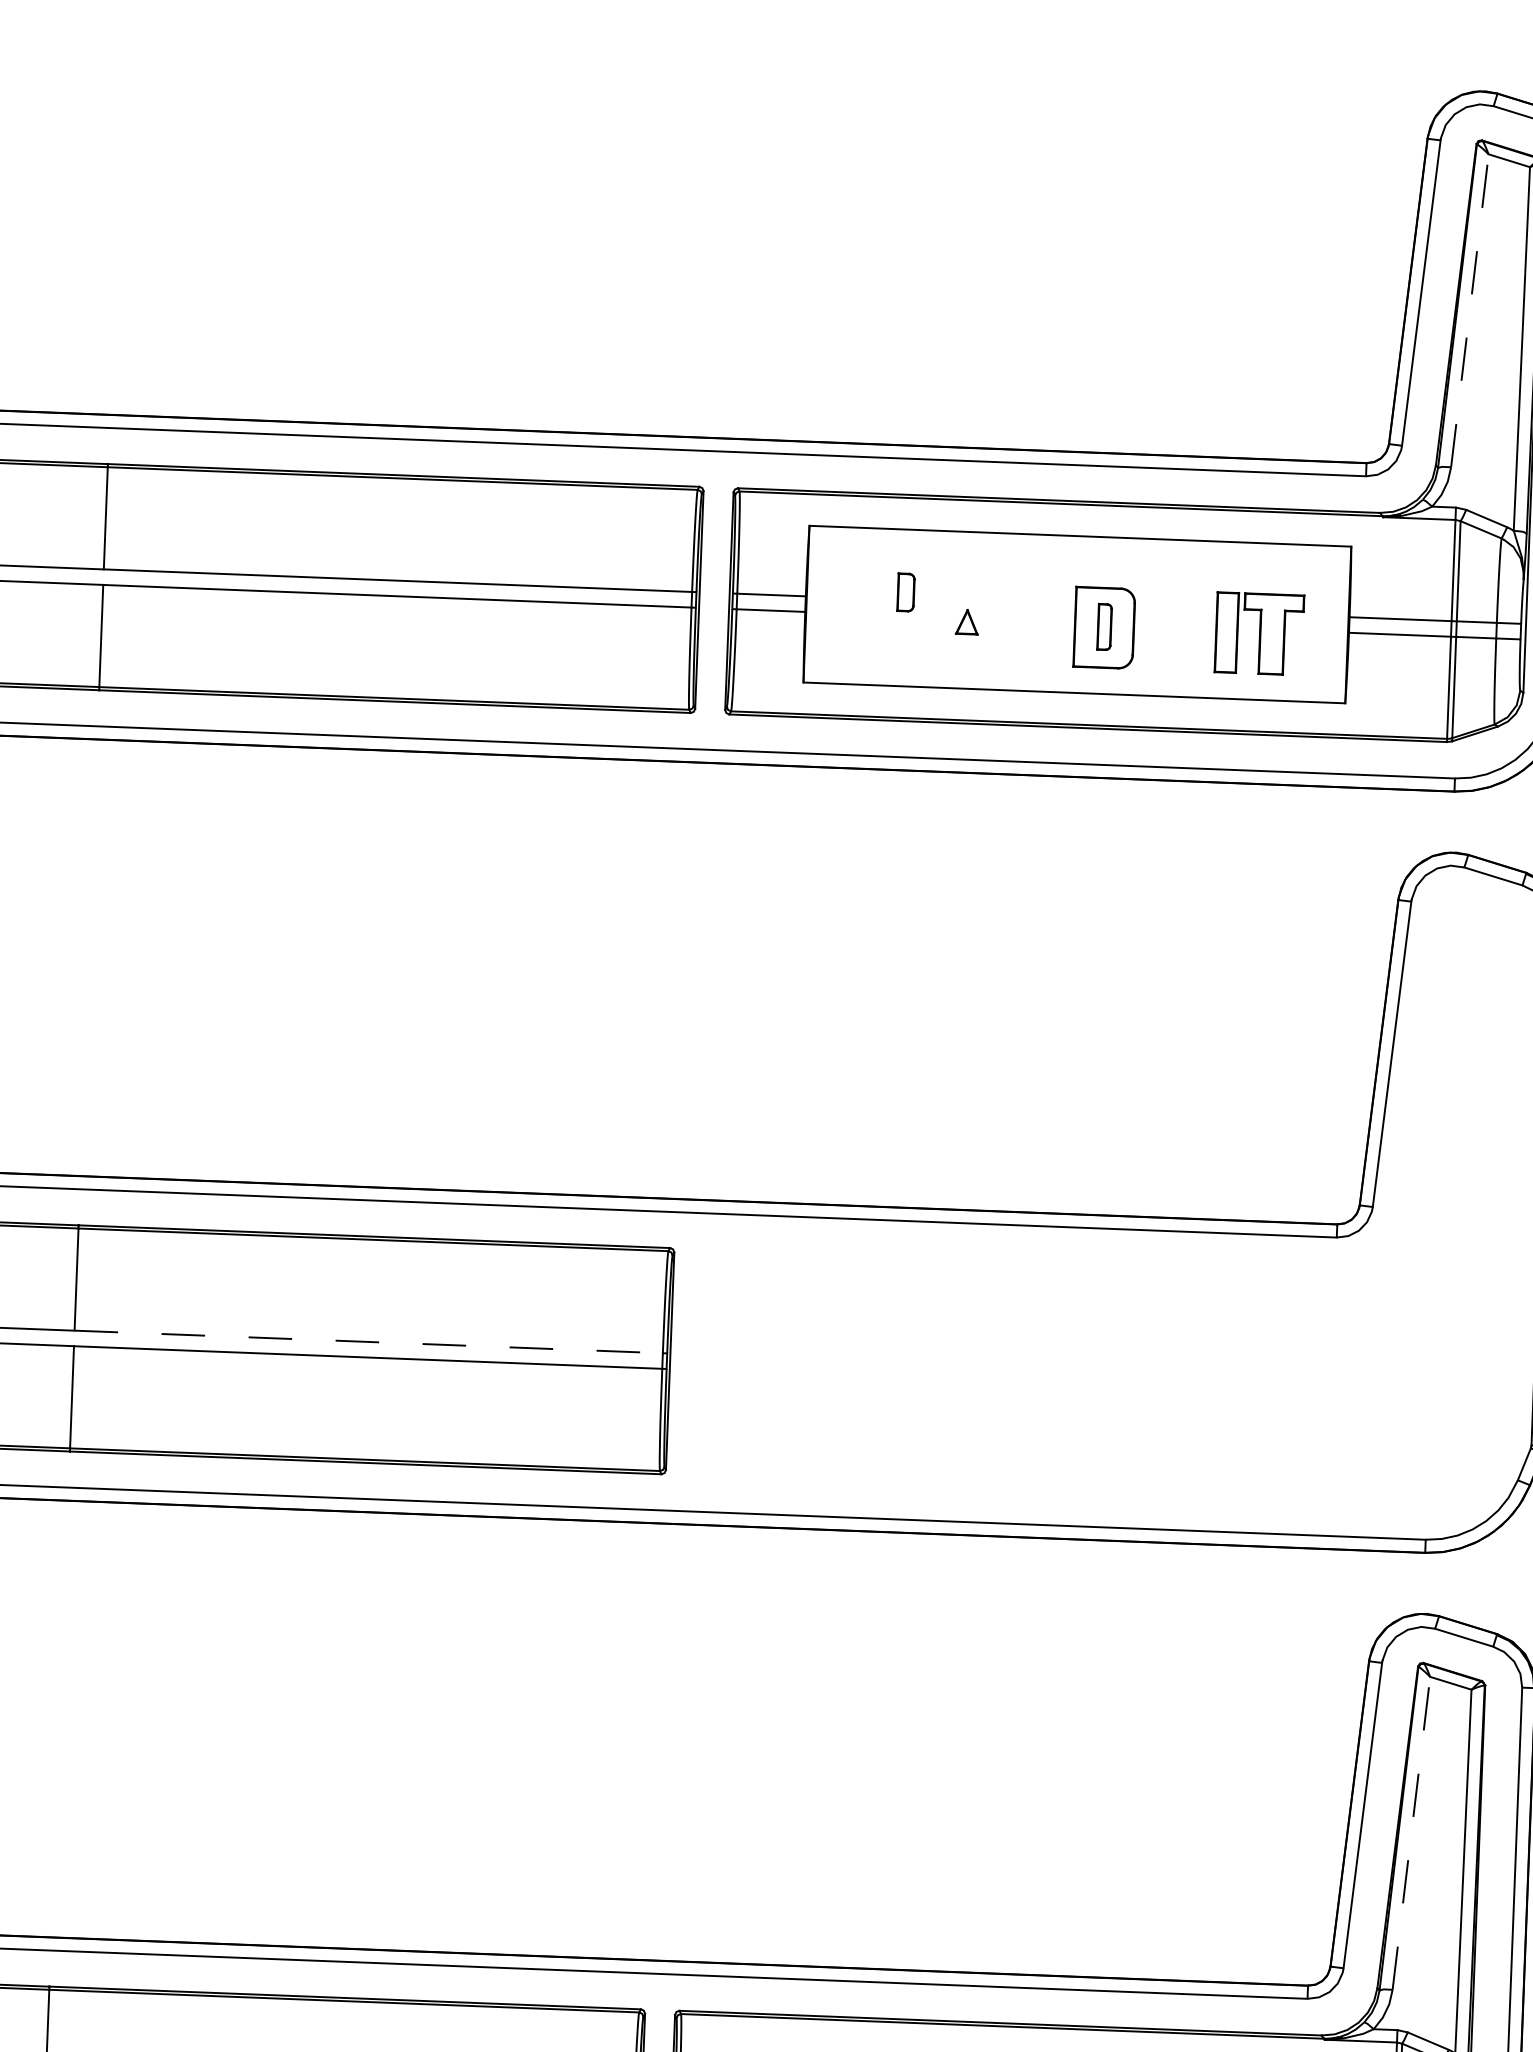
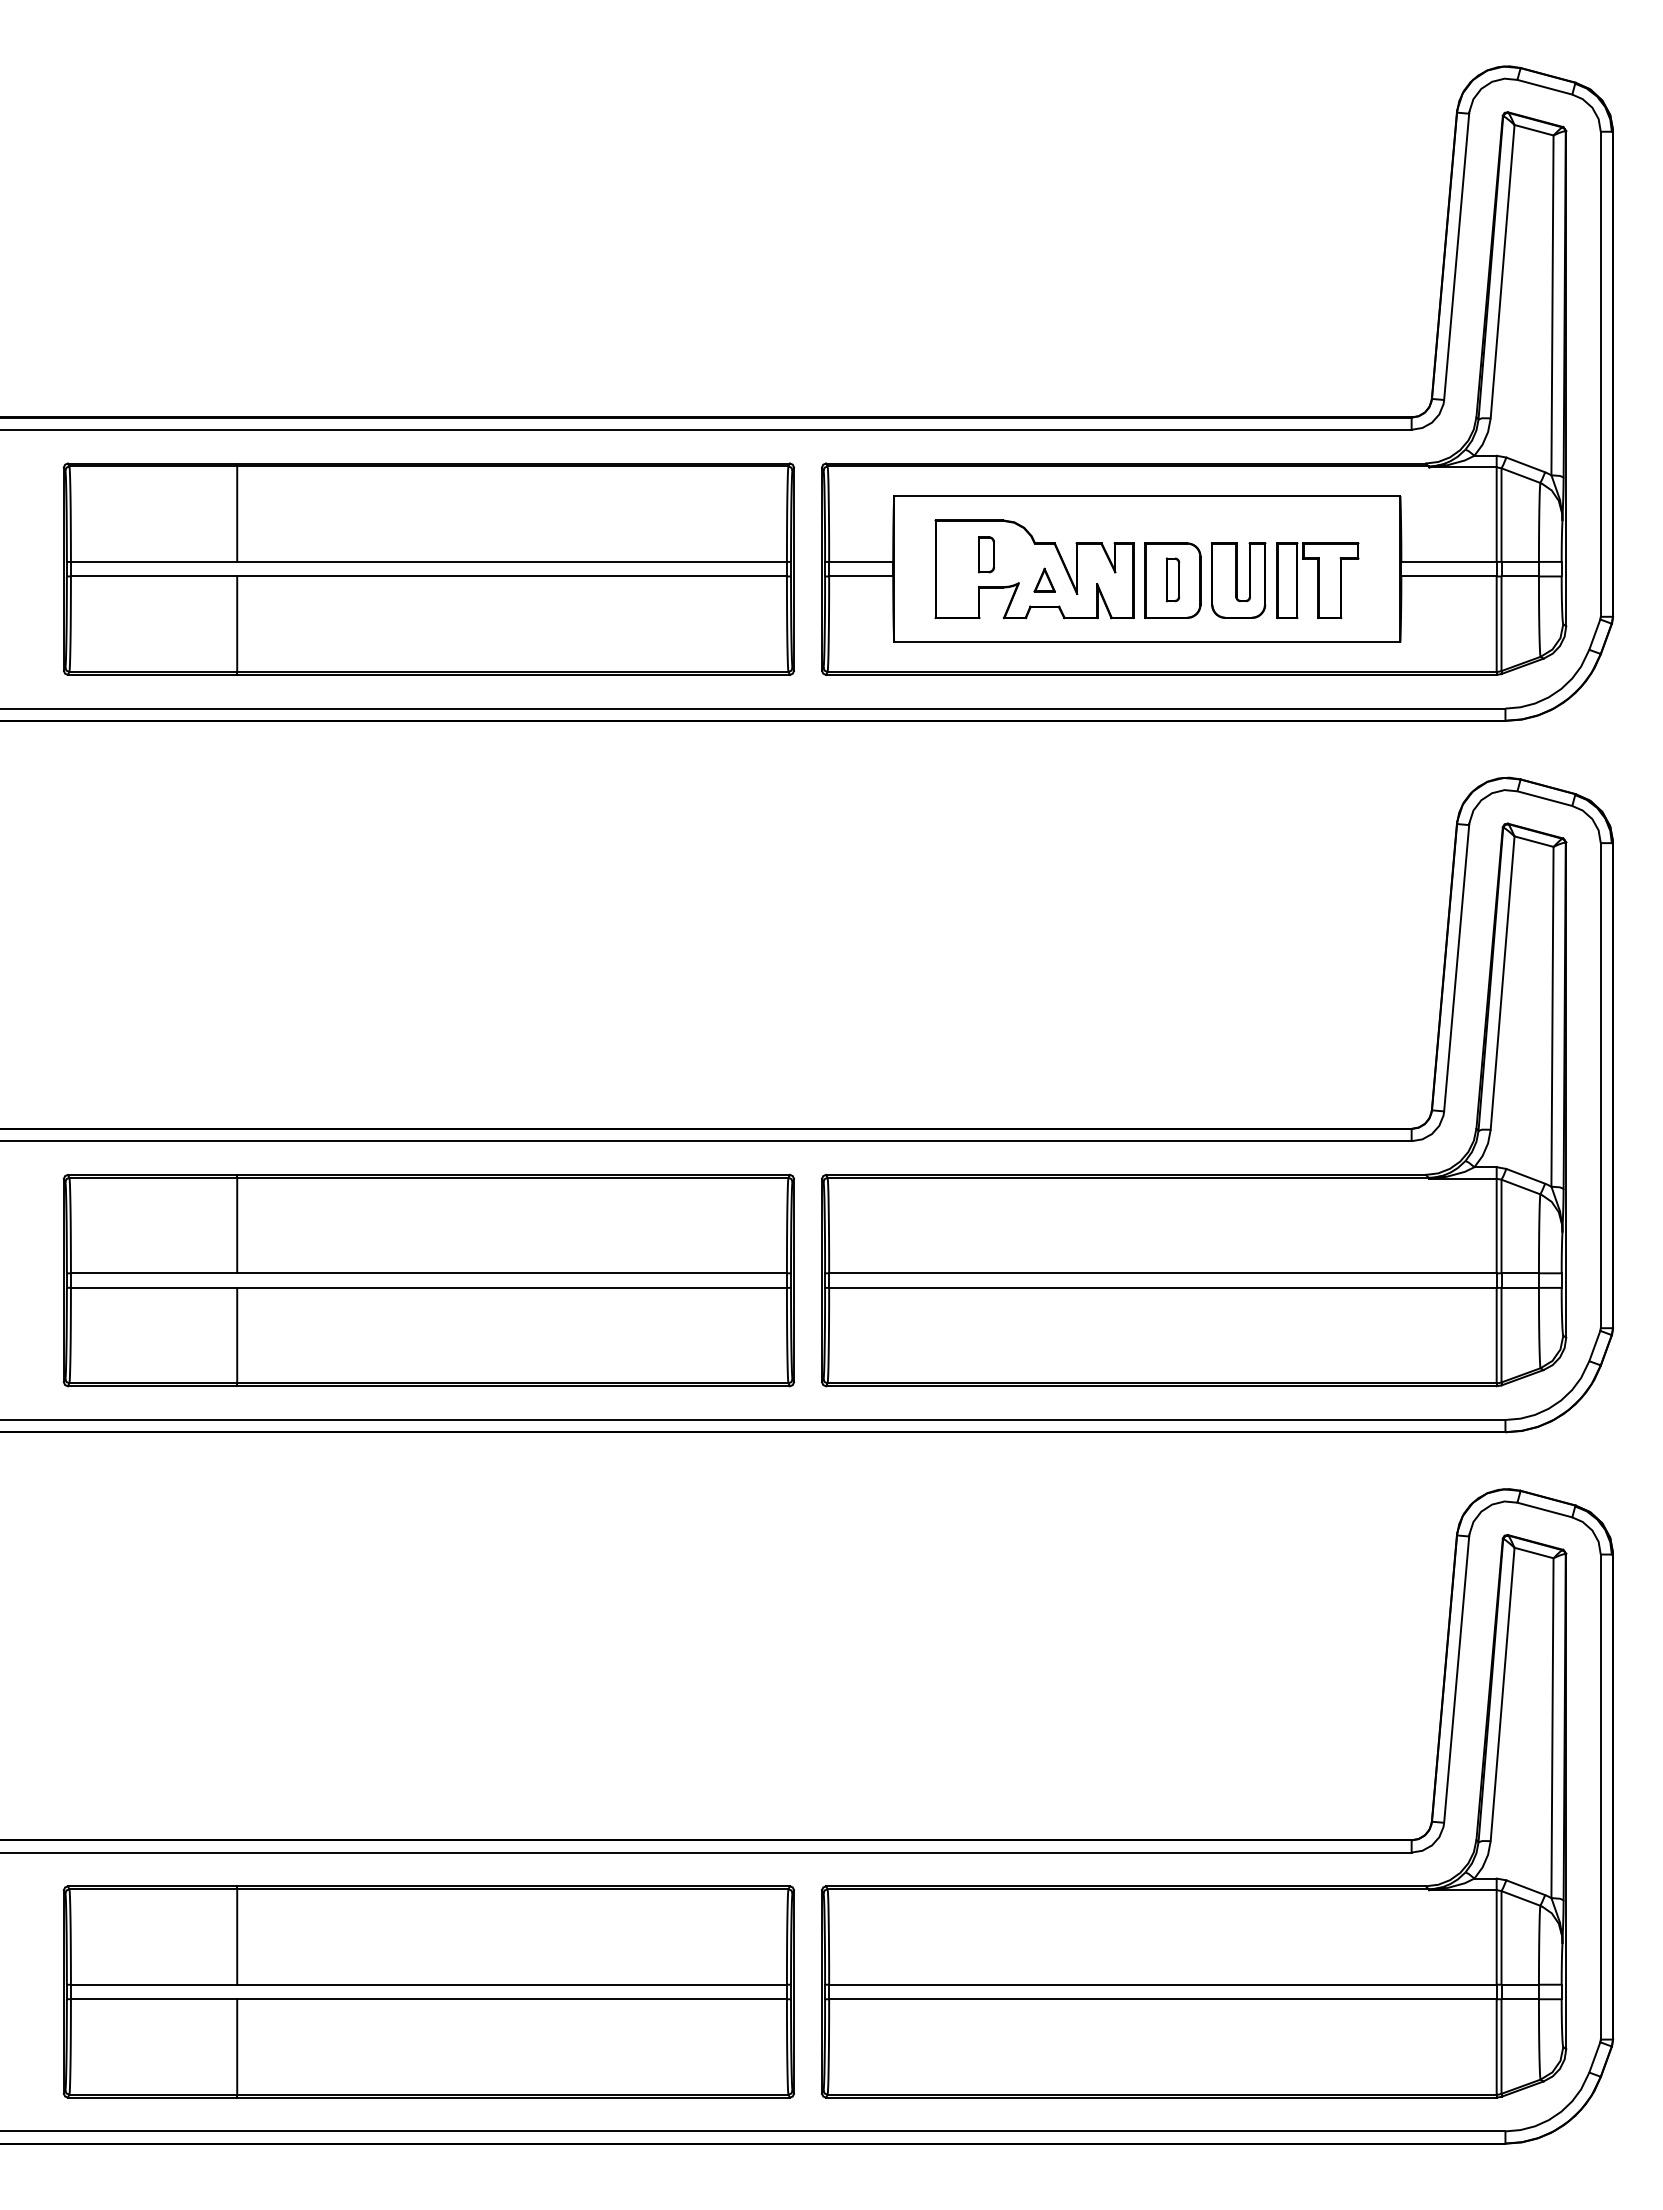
line: (1469, 310) -> (1502, 271), dashed -> solid
part: (956, 610) -> (1034, 569), added
part: (1174, 630) -> (1238, 580), added
part: (1103, 1264) -> (1194, 1174), added
line: (369, 1342) -> (512, 1273), dashed -> solid
line: (1411, 1832) -> (1502, 1693), dashed -> solid

